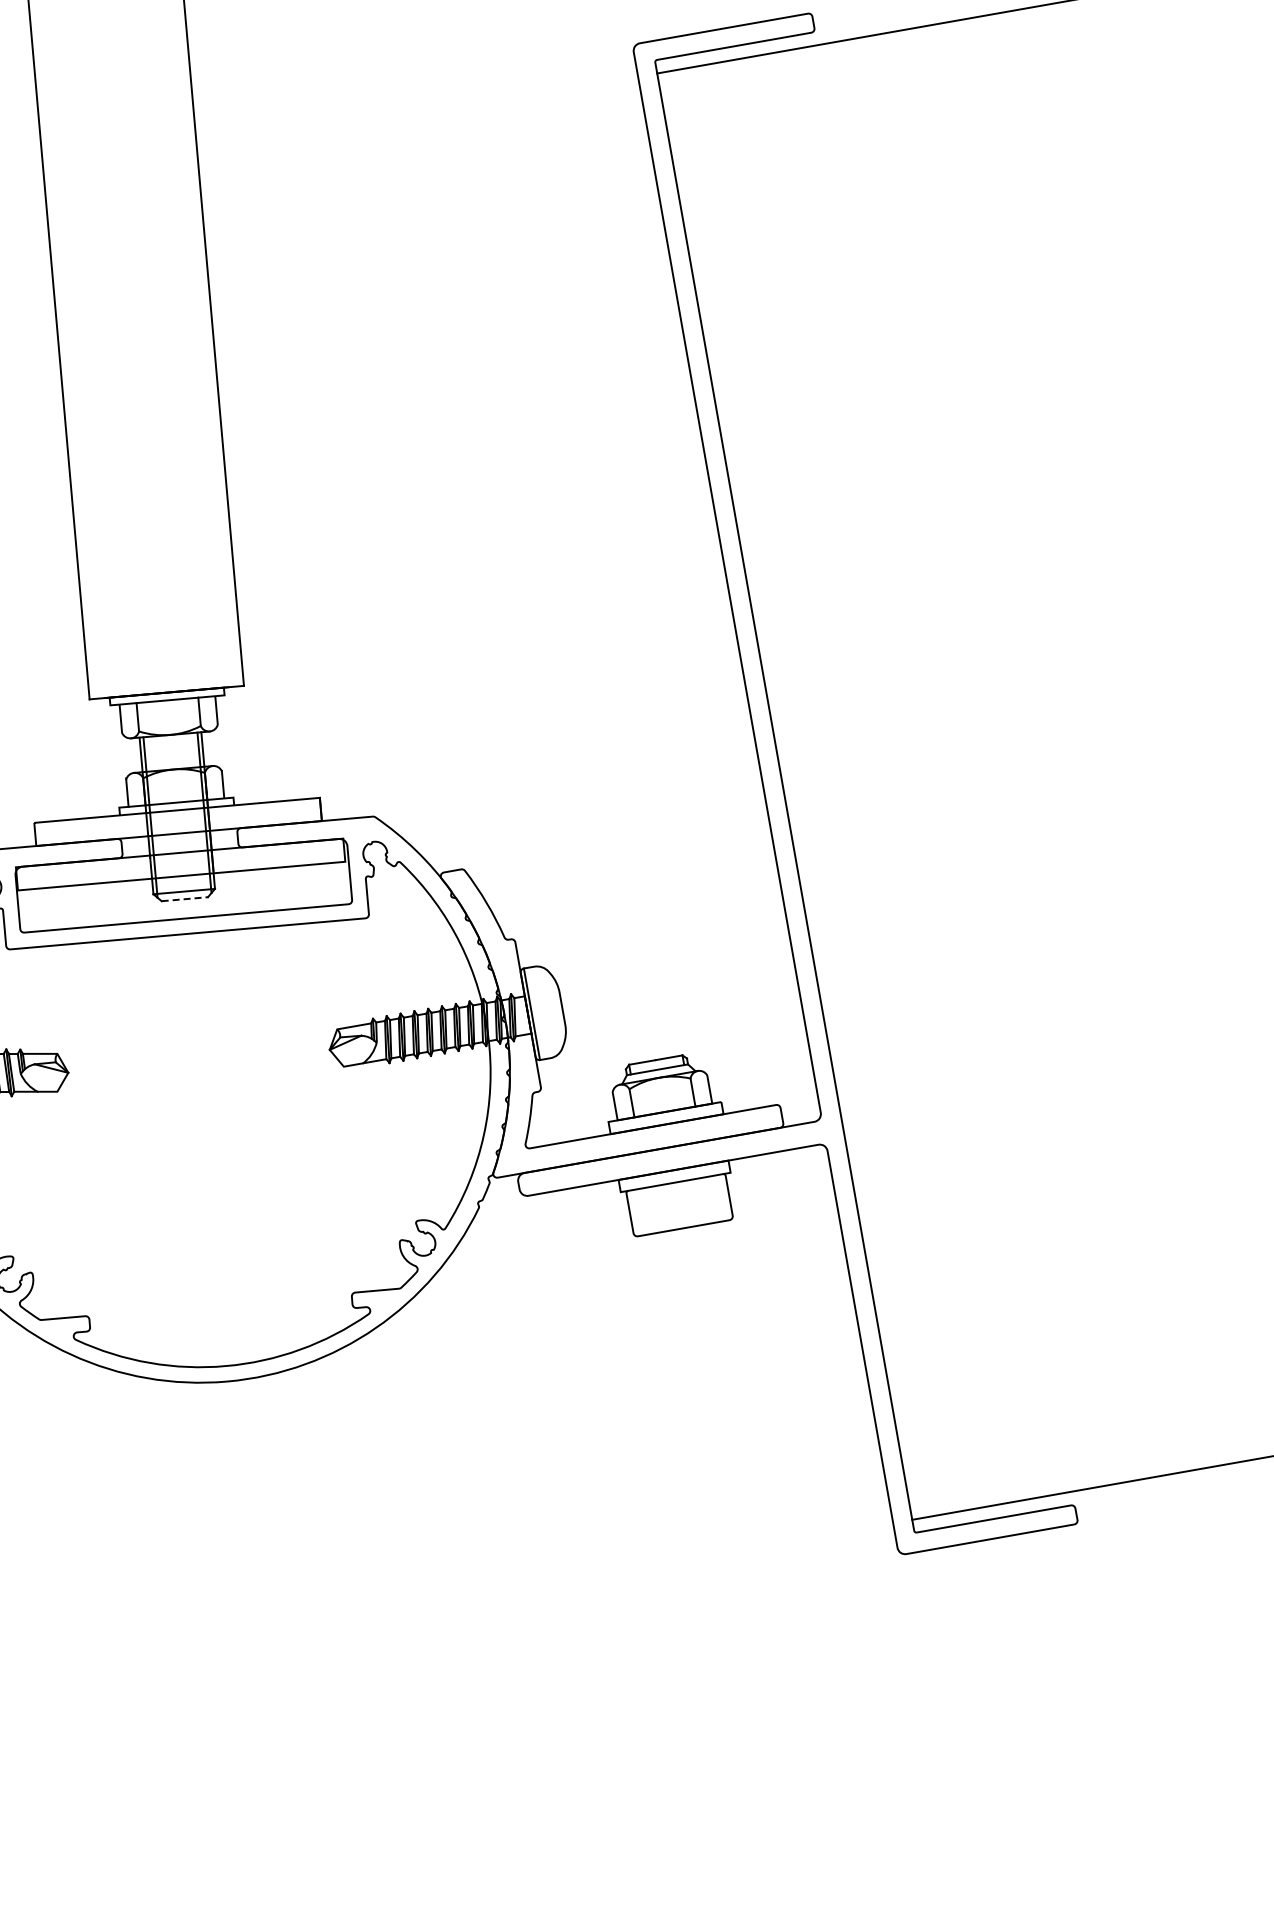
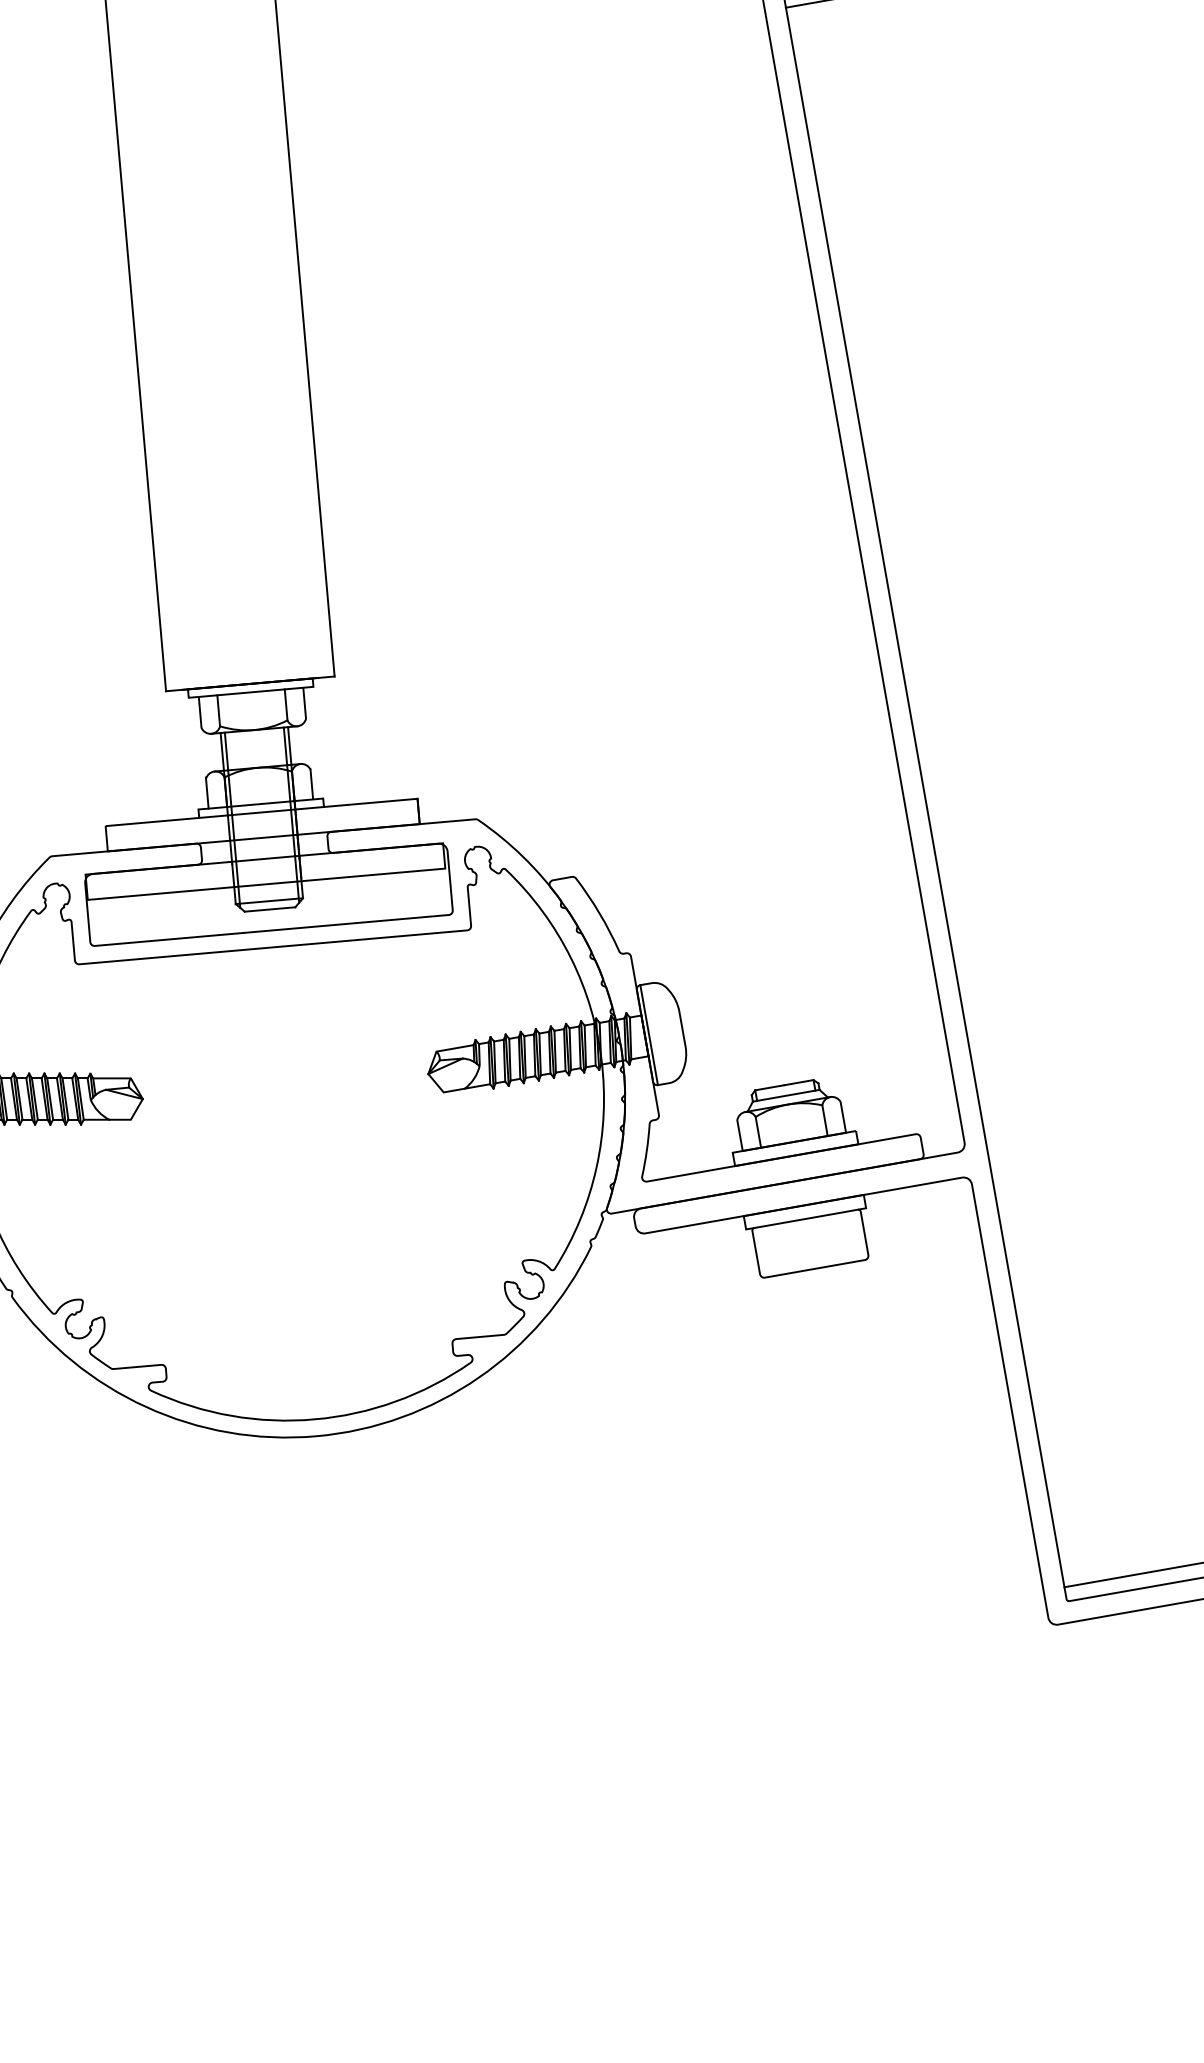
line: (185, 899) -> (270, 909), dashed -> solid

